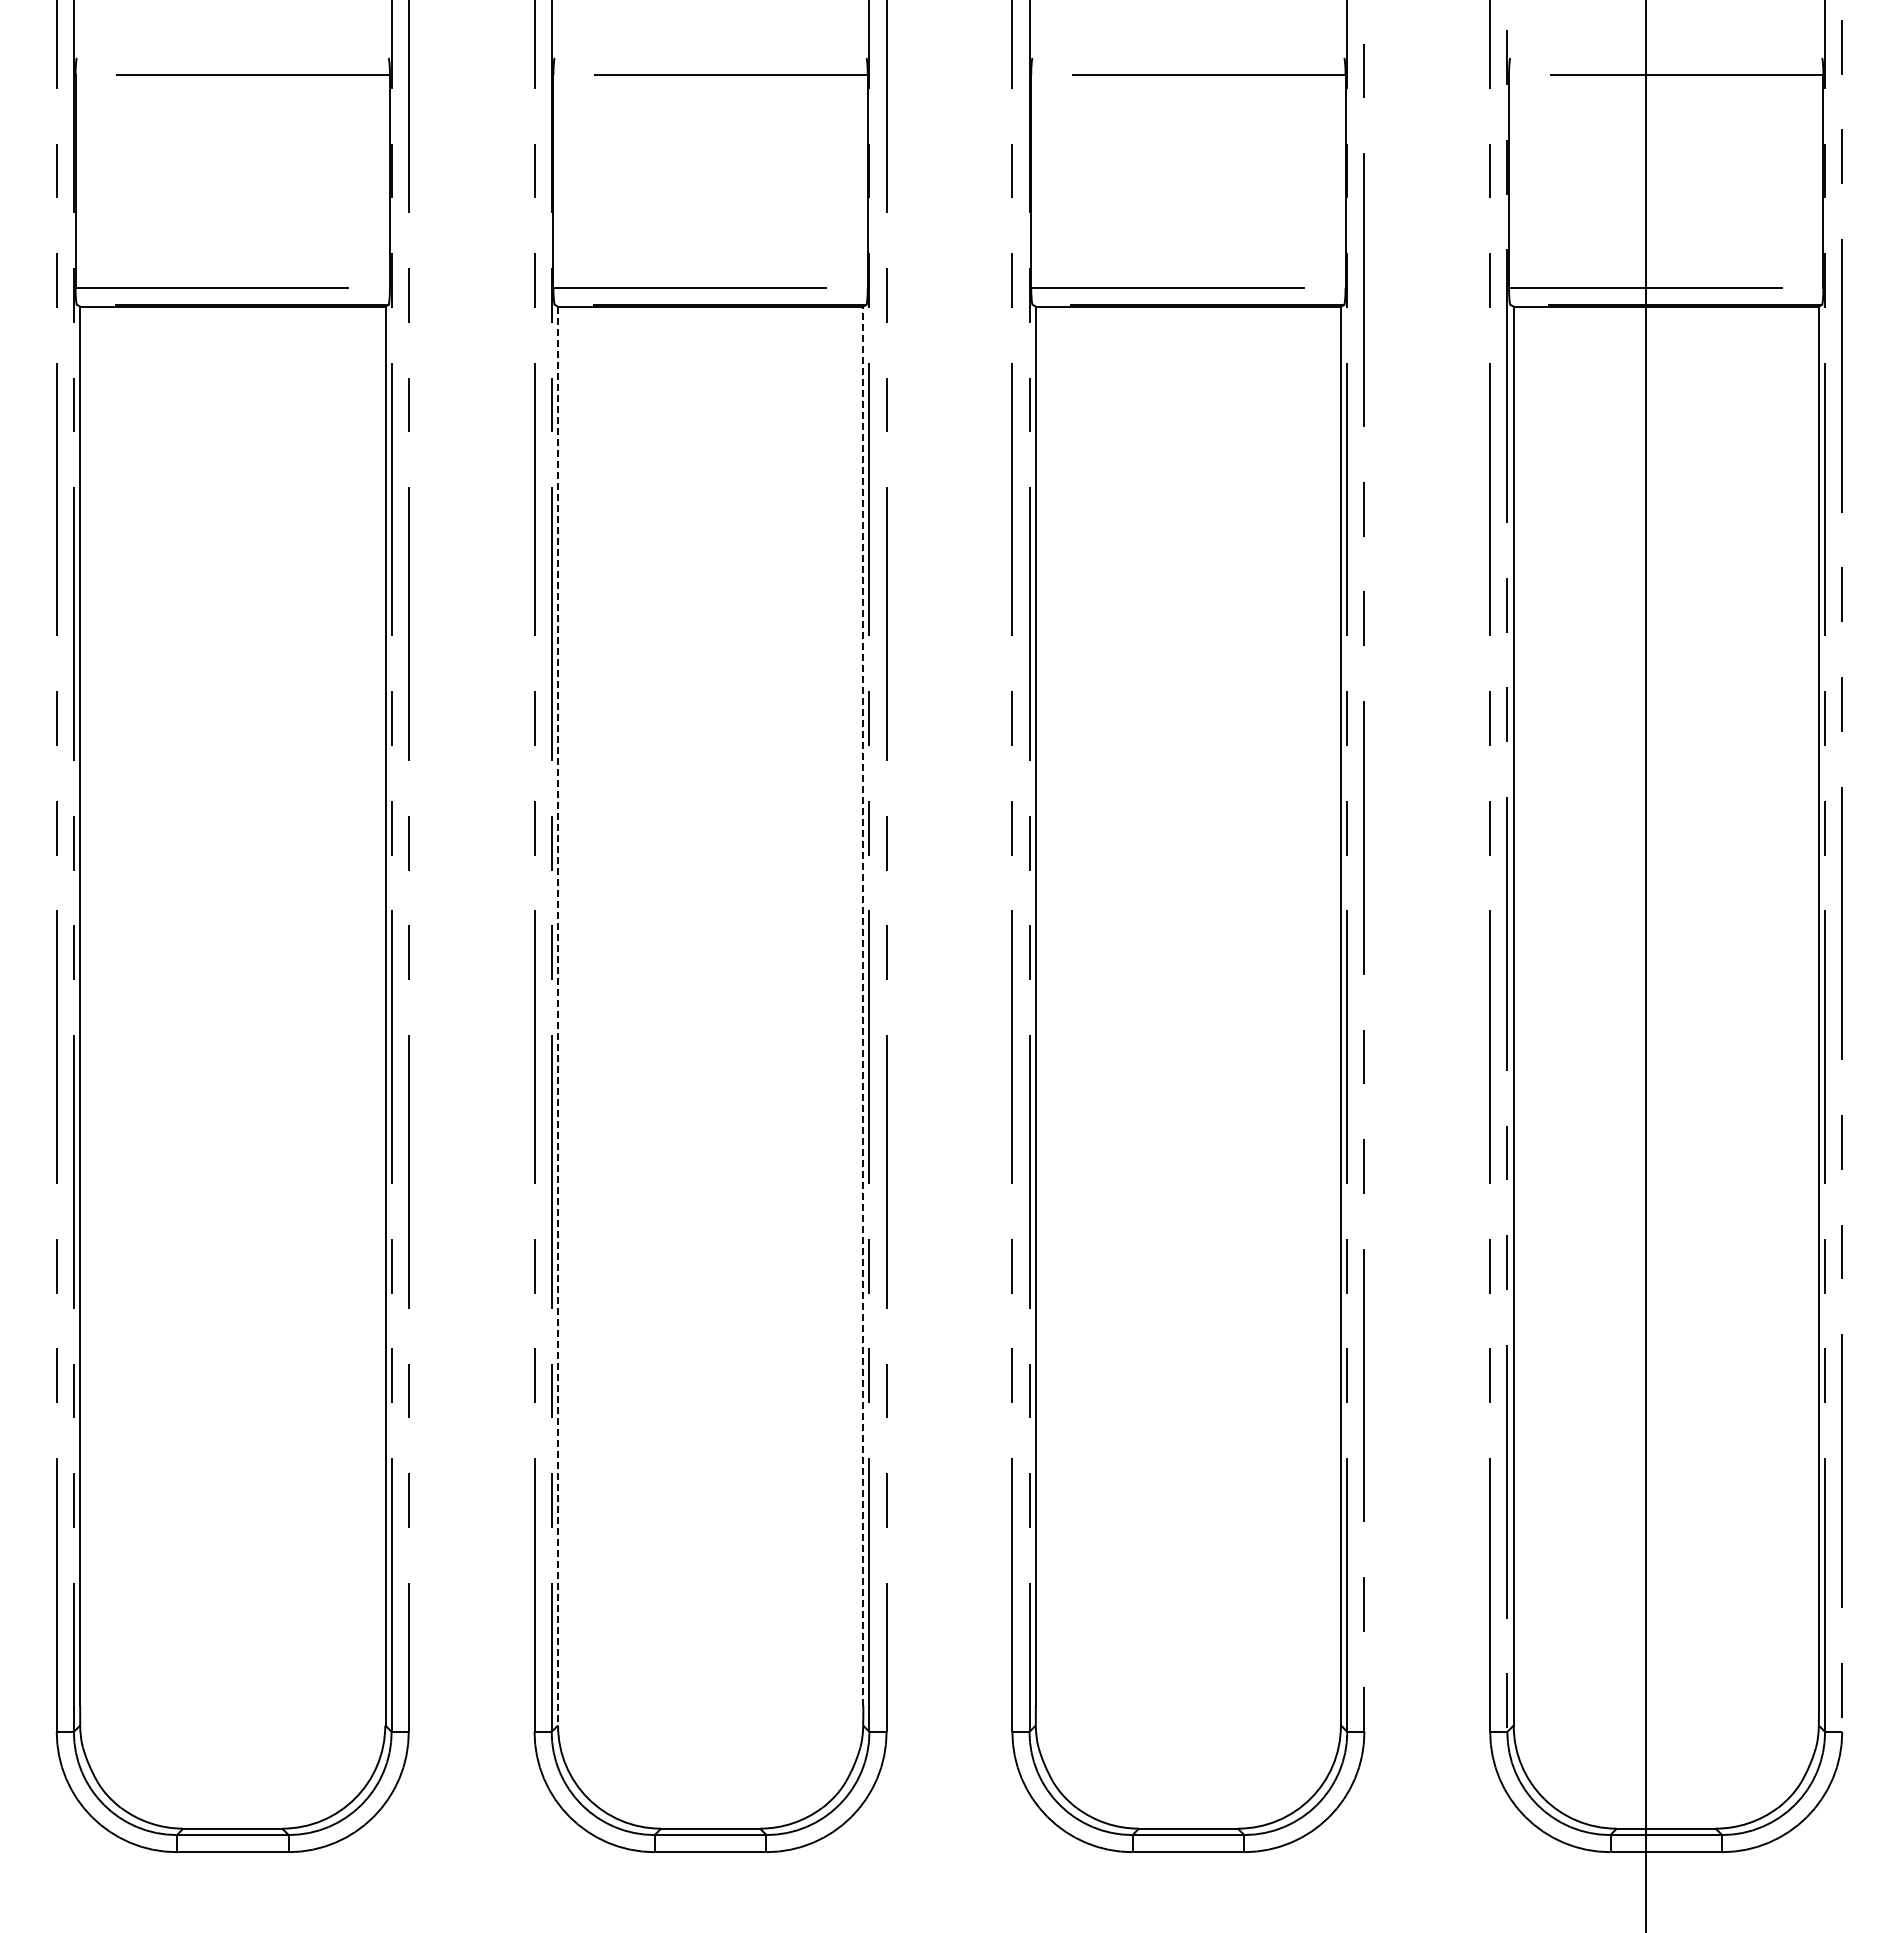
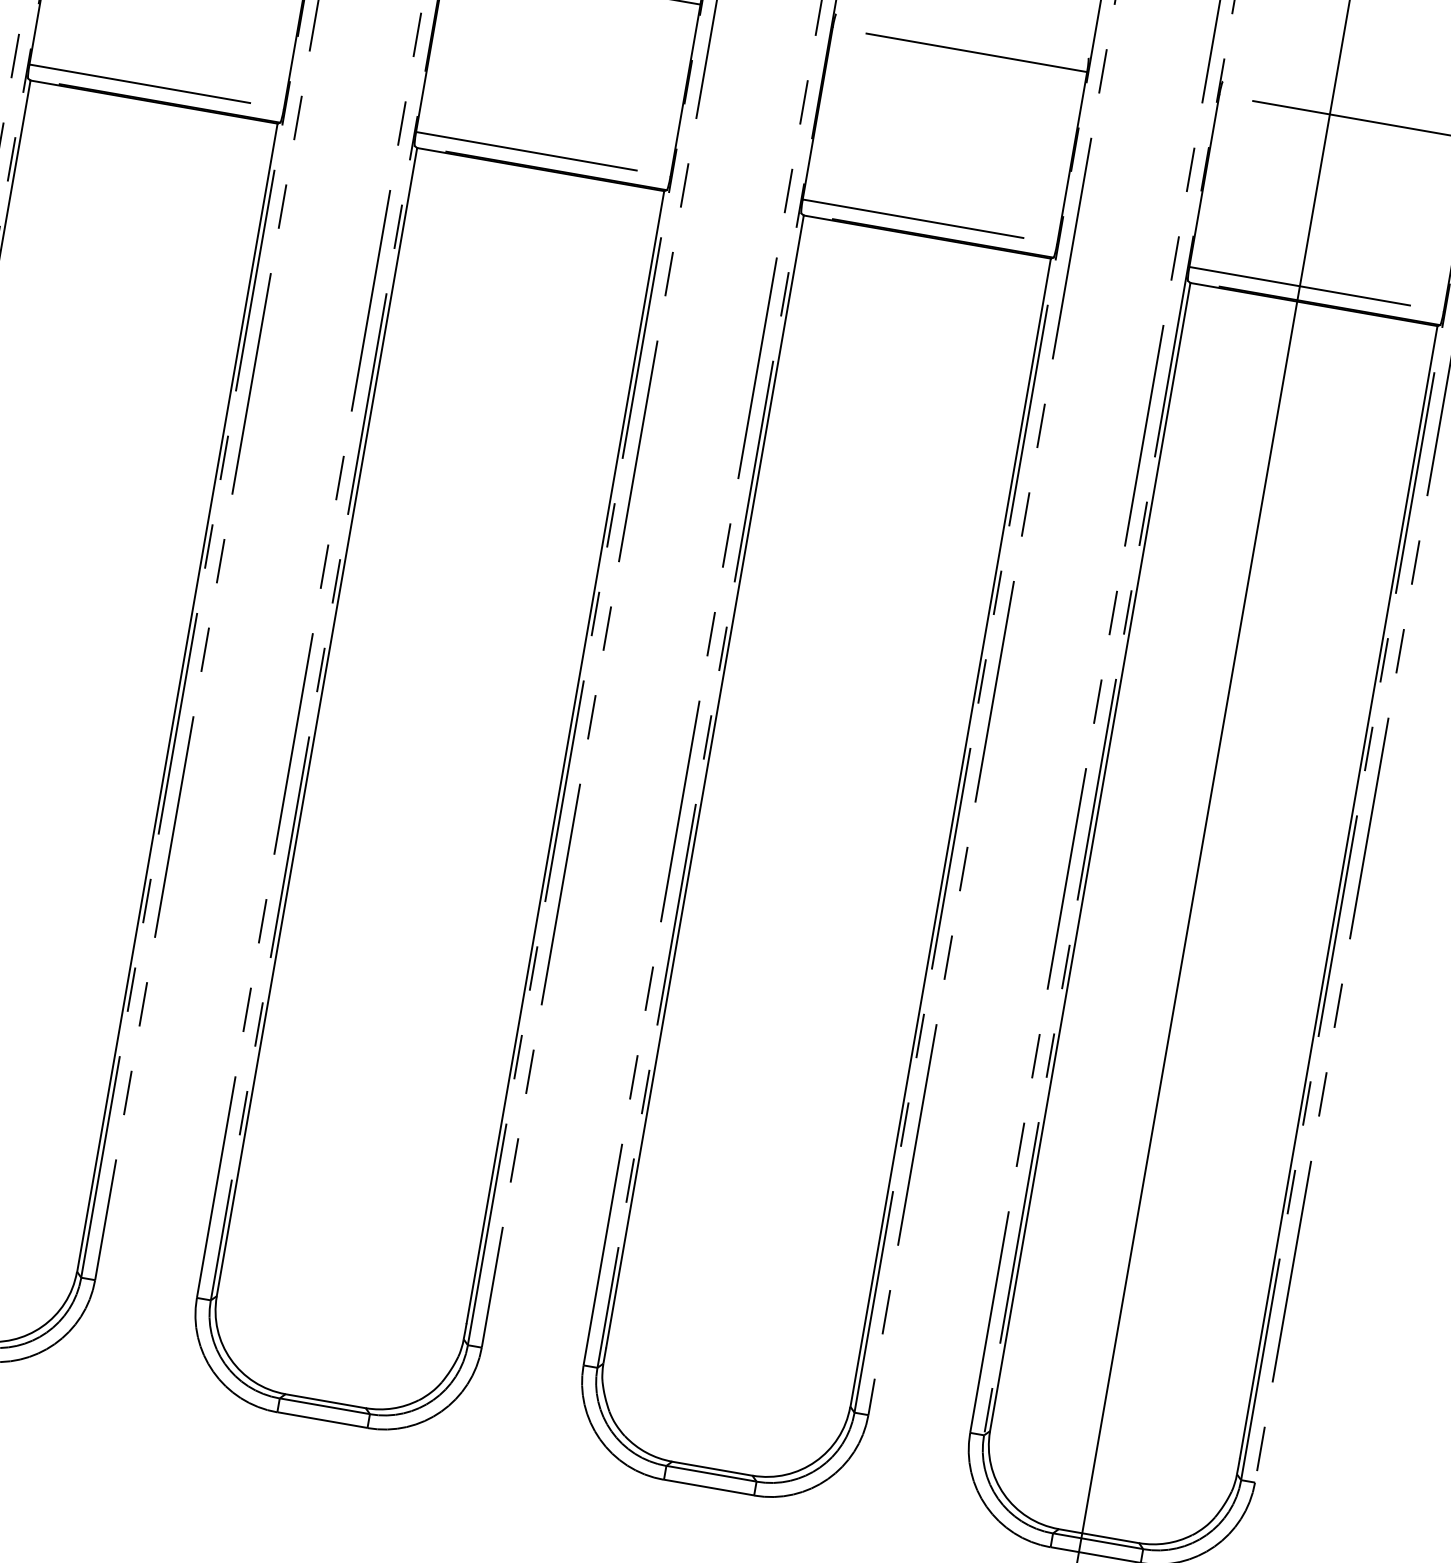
line: (863, 1006) -> (565, 757), dashed -> solid
line: (558, 1016) -> (317, 722), dashed -> solid

